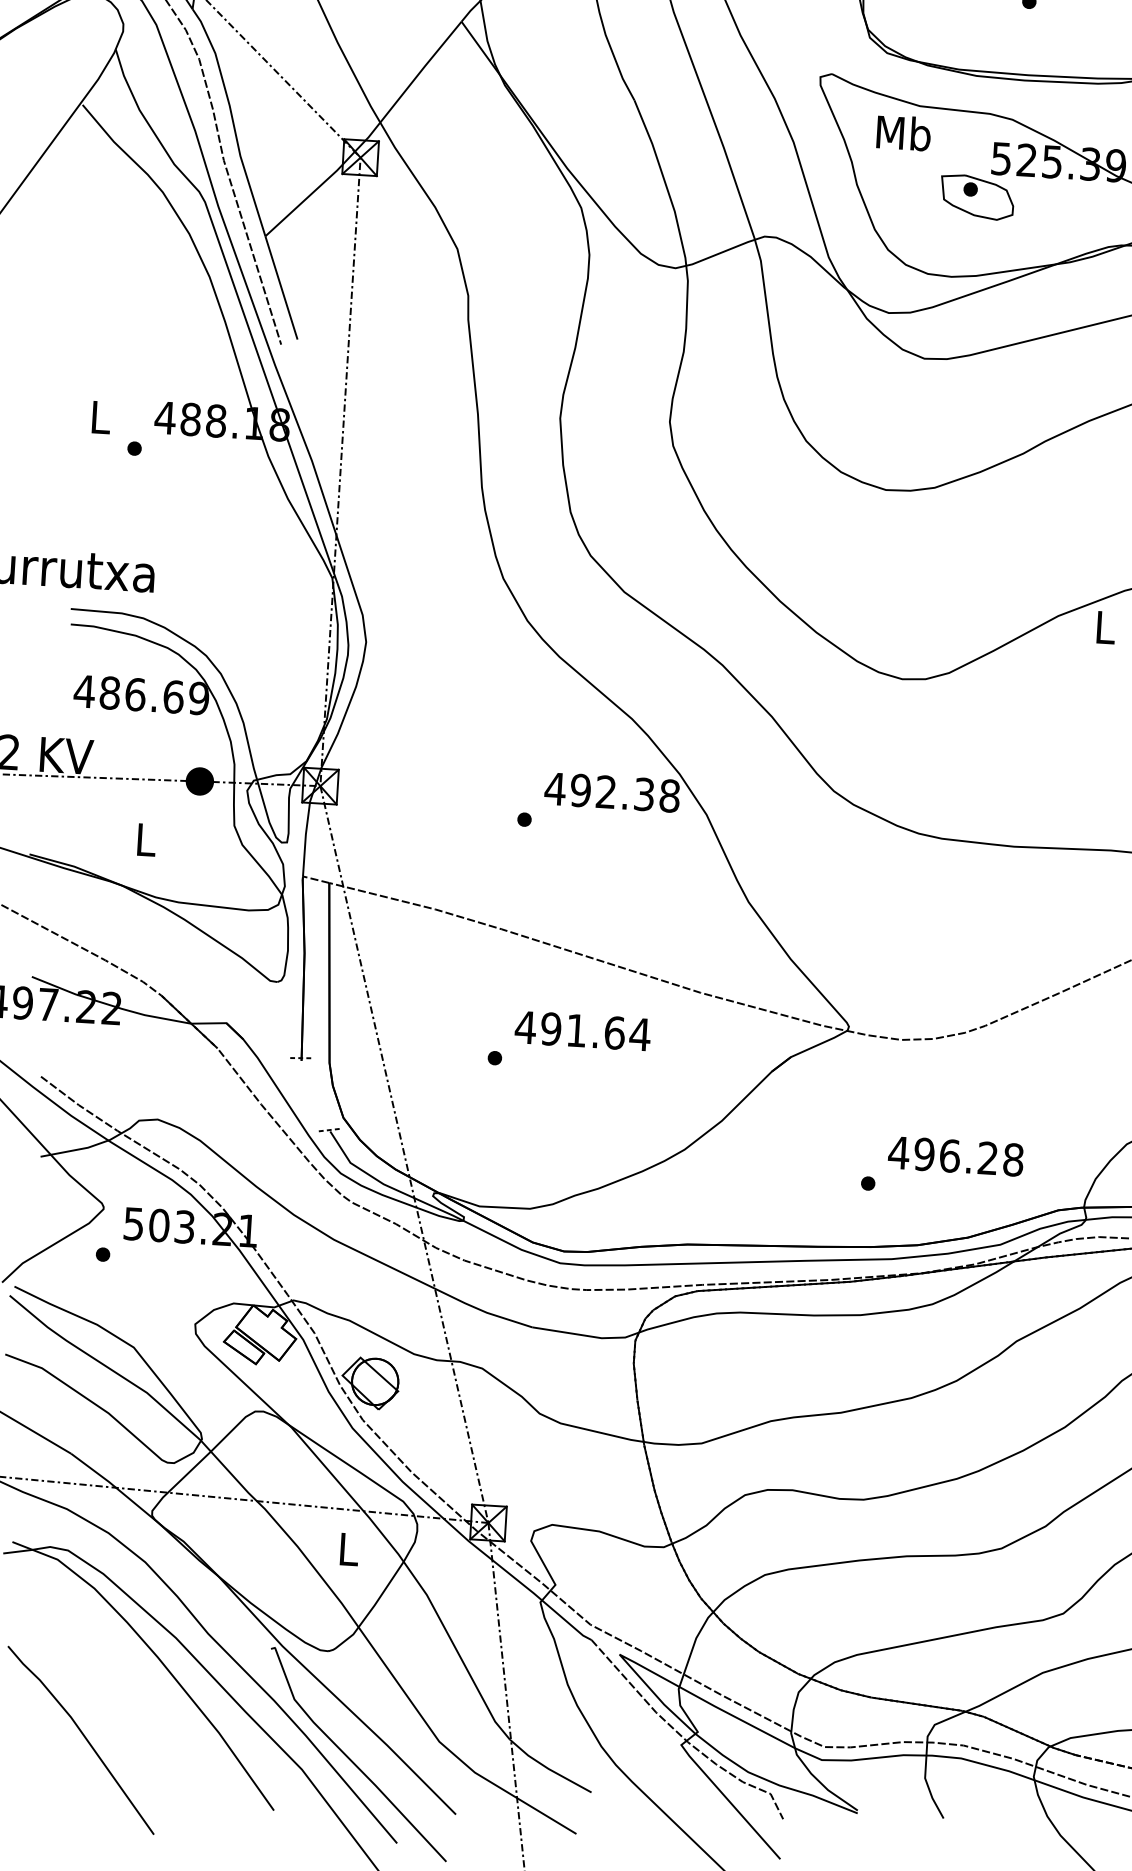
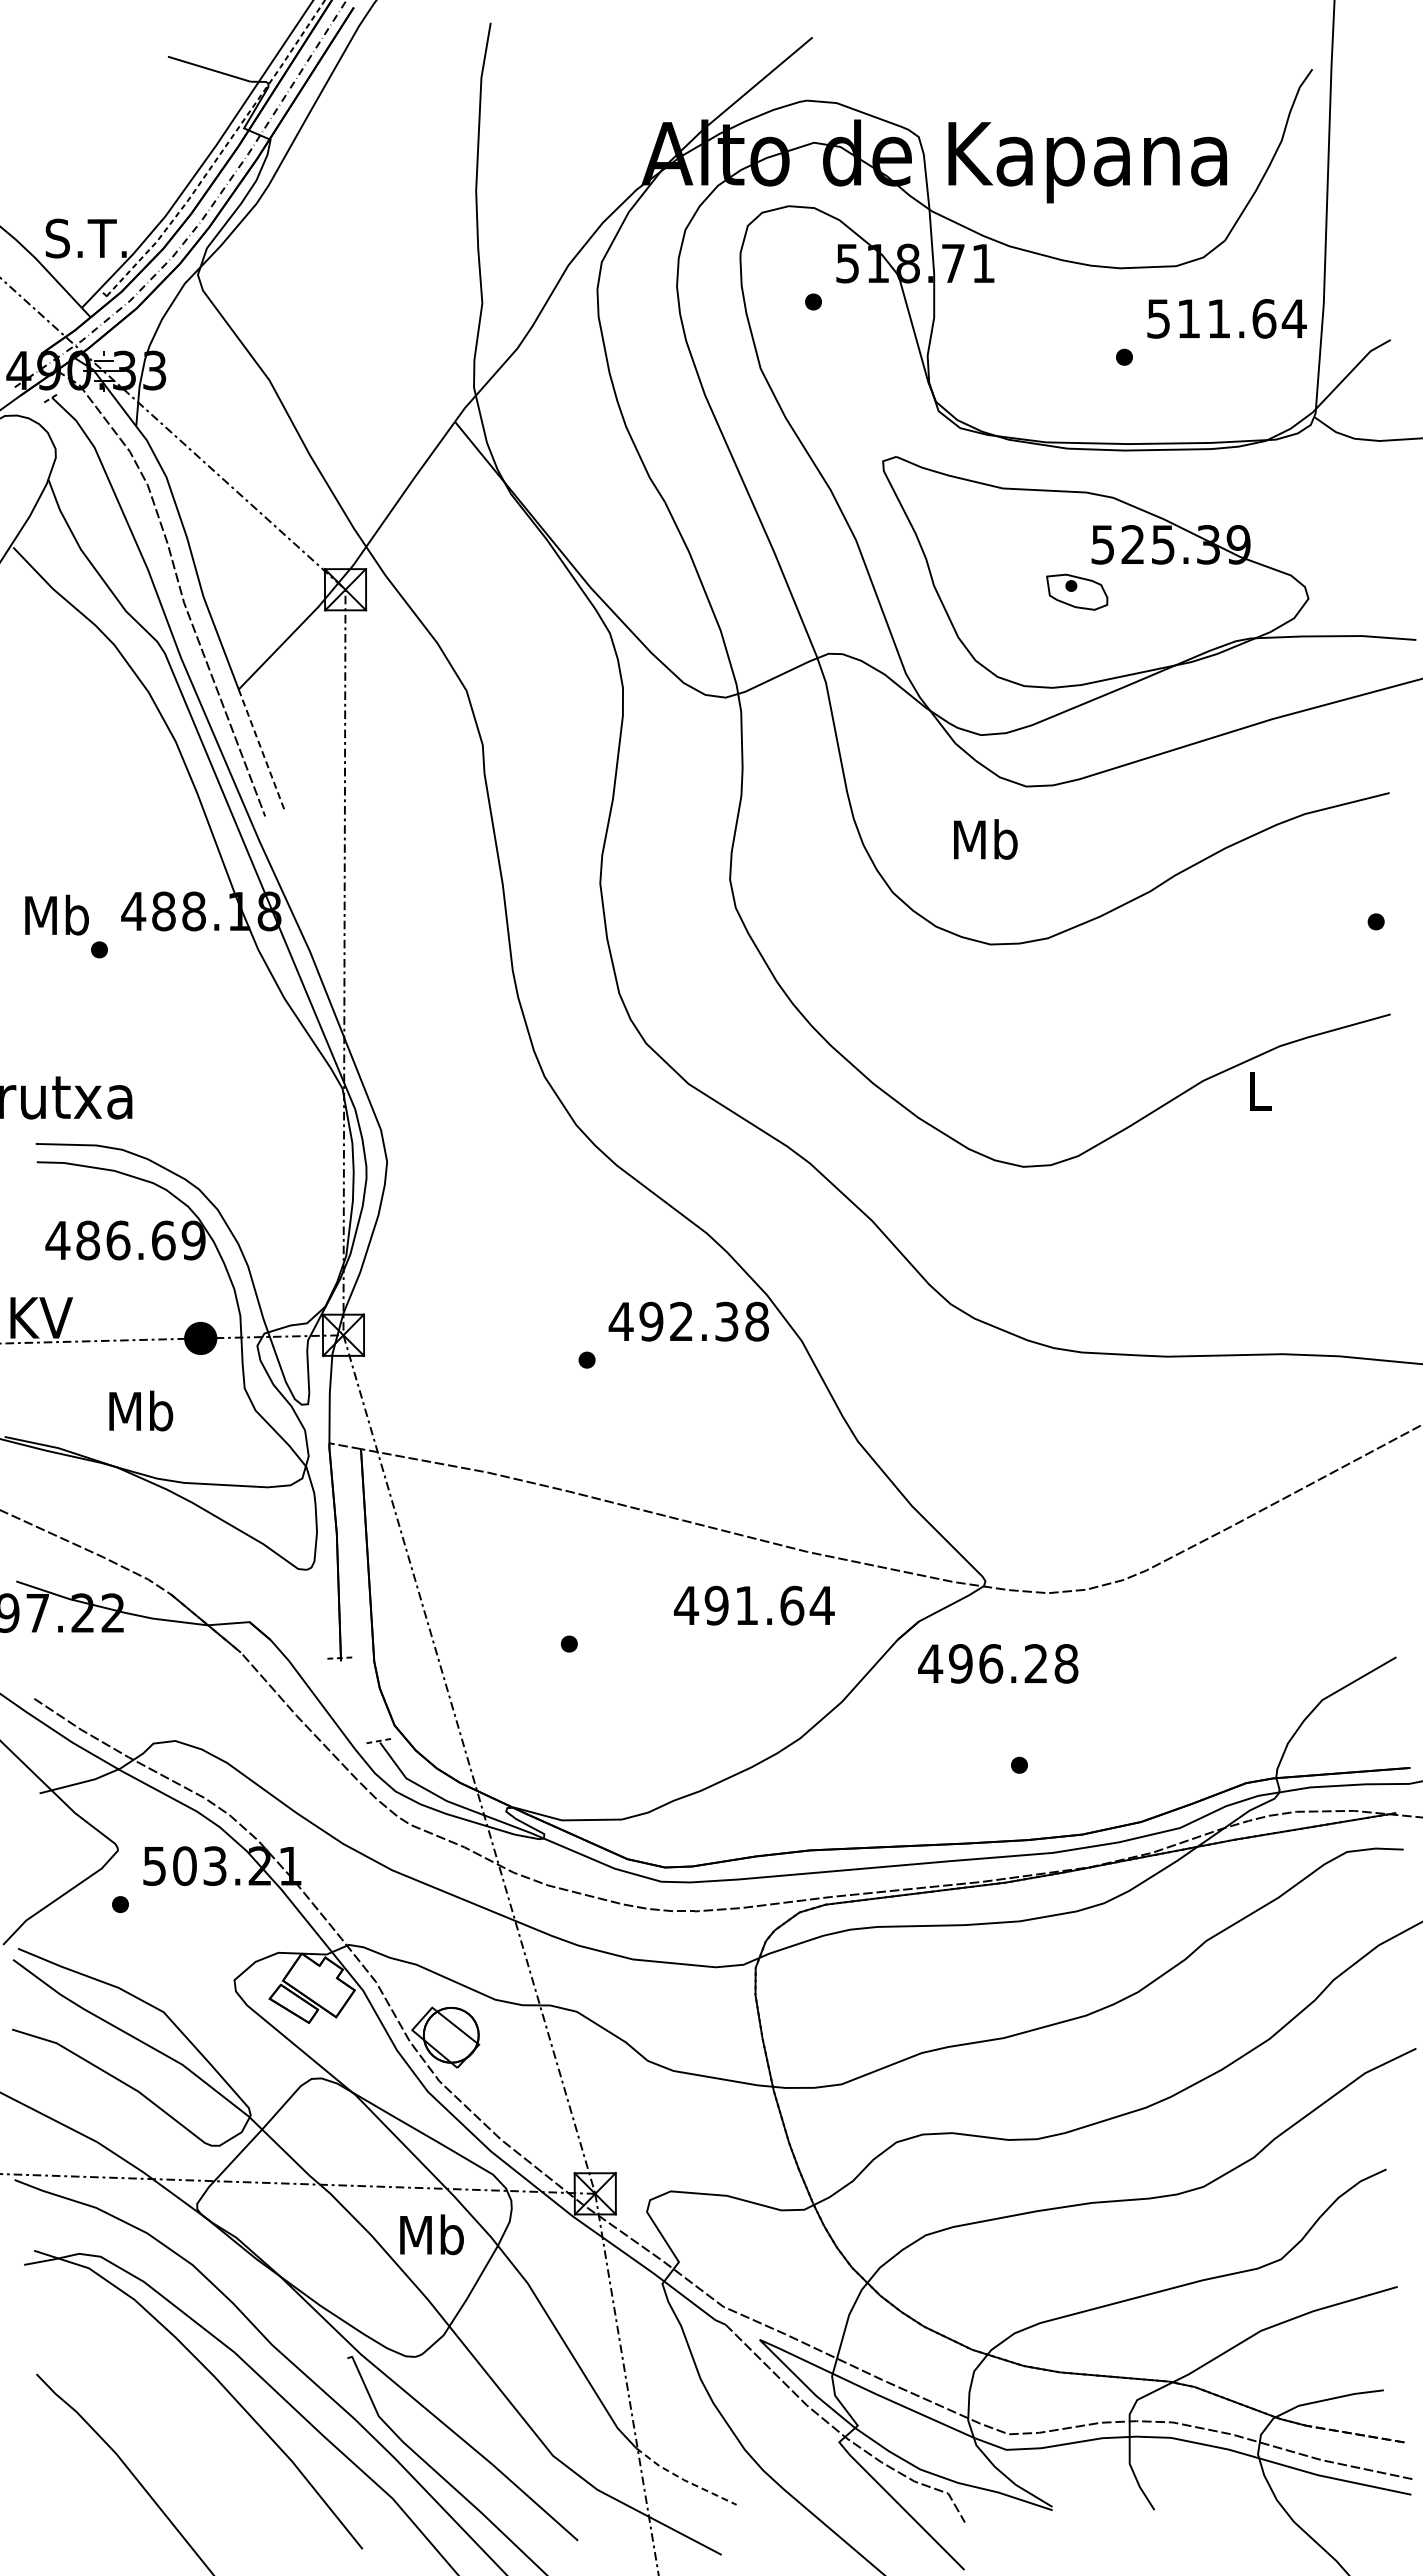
text: (903, 133) -> (985, 839), moved
part: (977, 197) -> (1077, 592), size x0.7
line: (281, 288) -> (261, 749), solid -> dashed
text: (100, 416) -> (56, 914), L -> Mb
text: (146, 839) -> (141, 1410), L -> Mb
text: (583, 1030) -> (754, 1605), moved
text: (956, 1156) -> (998, 1663), moved
text: (348, 1548) -> (431, 2234), L -> Mb
line: (548, 1769) -> (684, 2480), solid -> dashed

